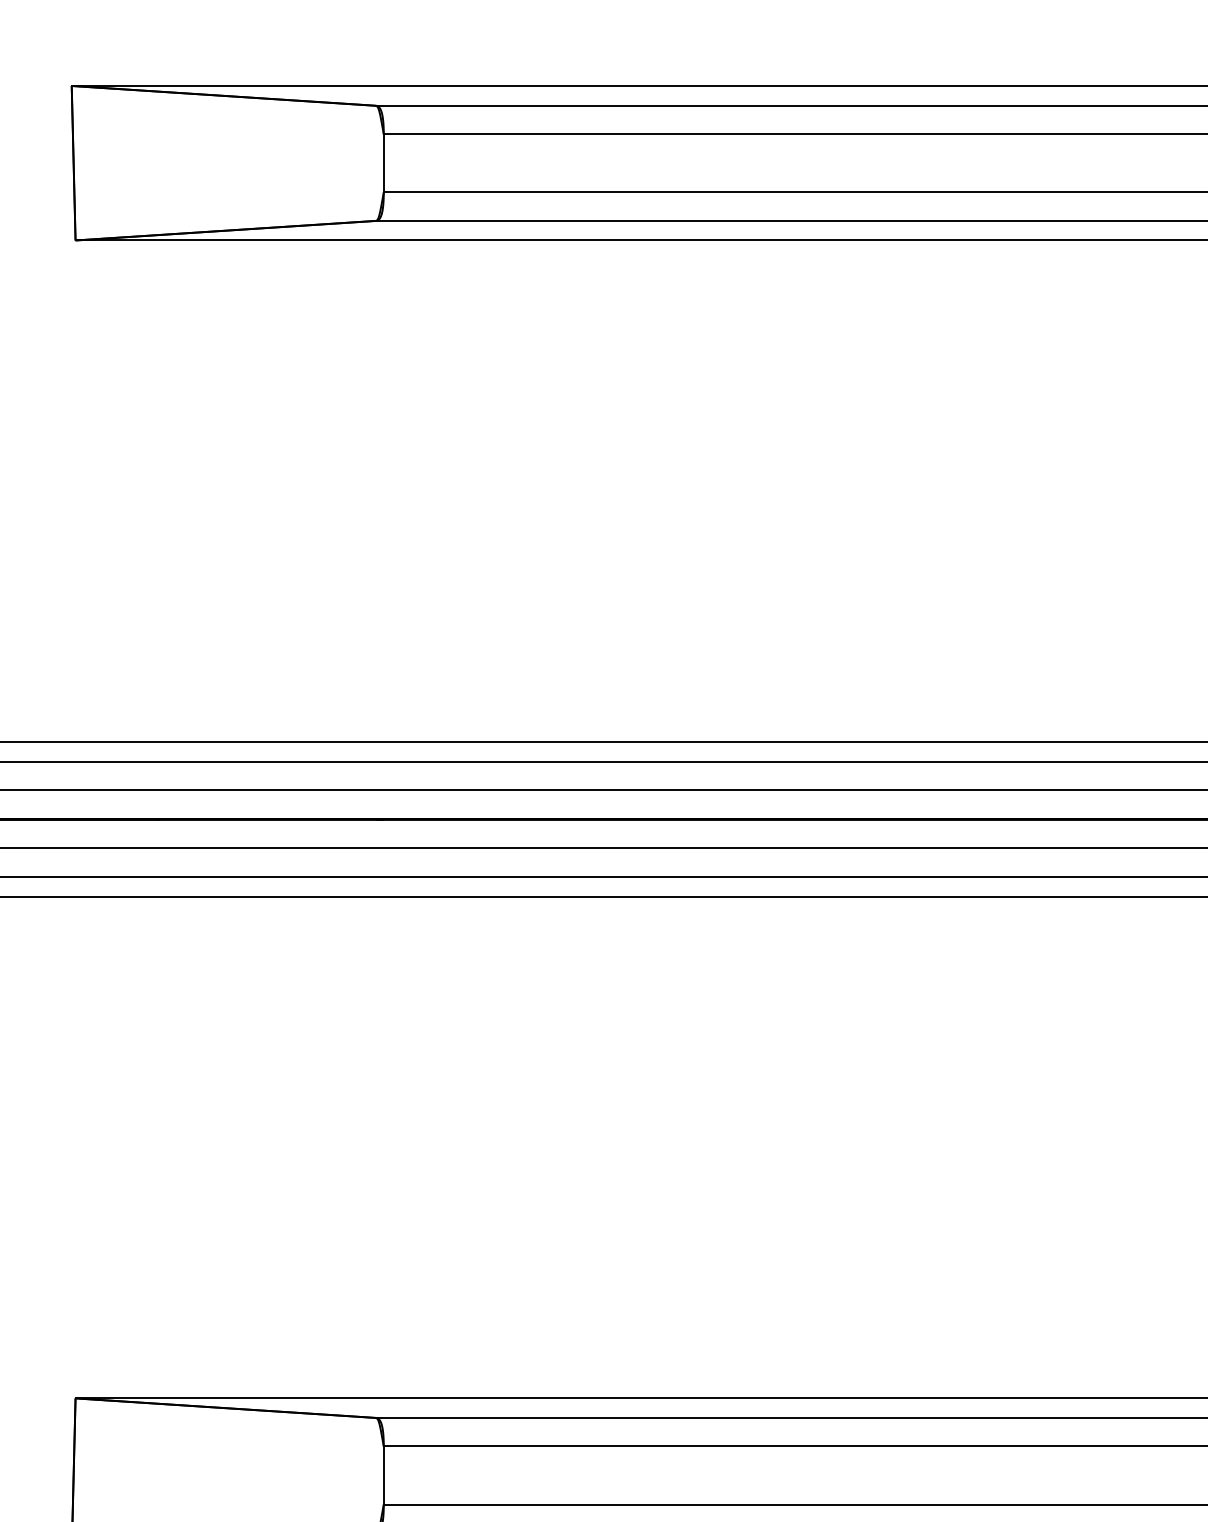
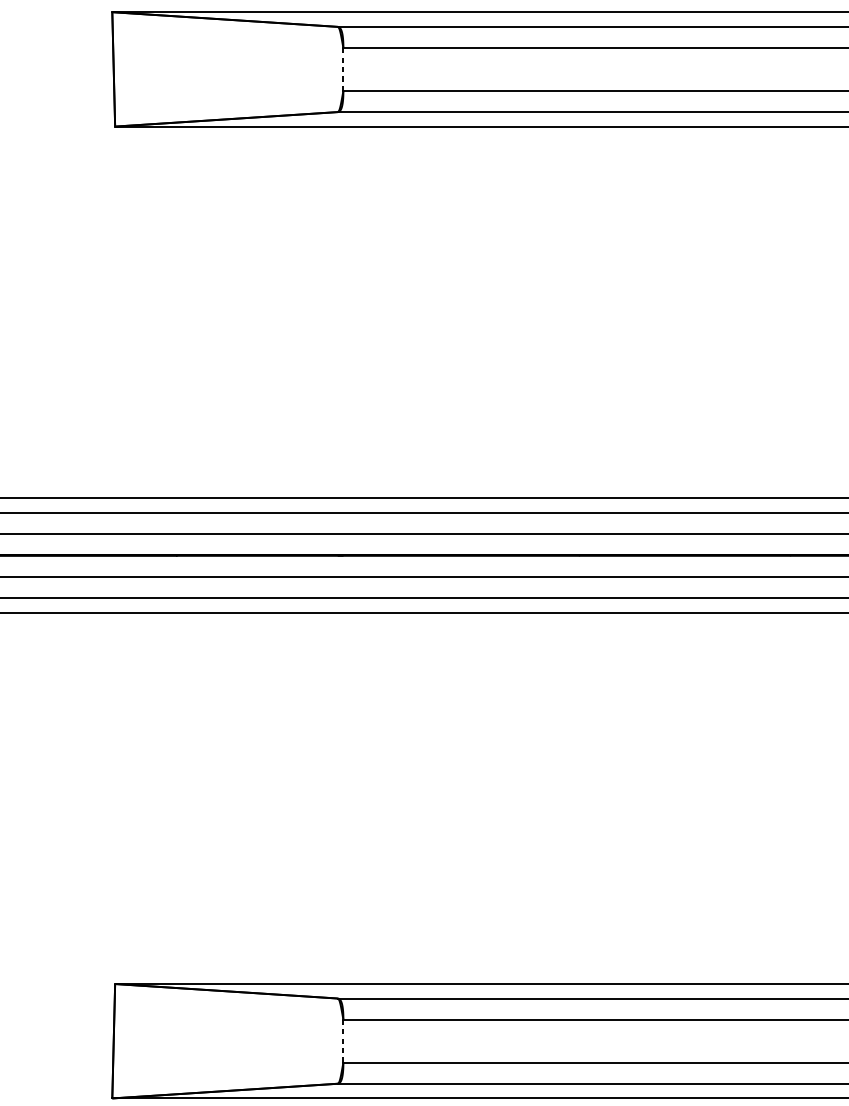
line: (383, 162) -> (343, 68), solid -> dashed
line: (383, 1475) -> (343, 1041), solid -> dashed

